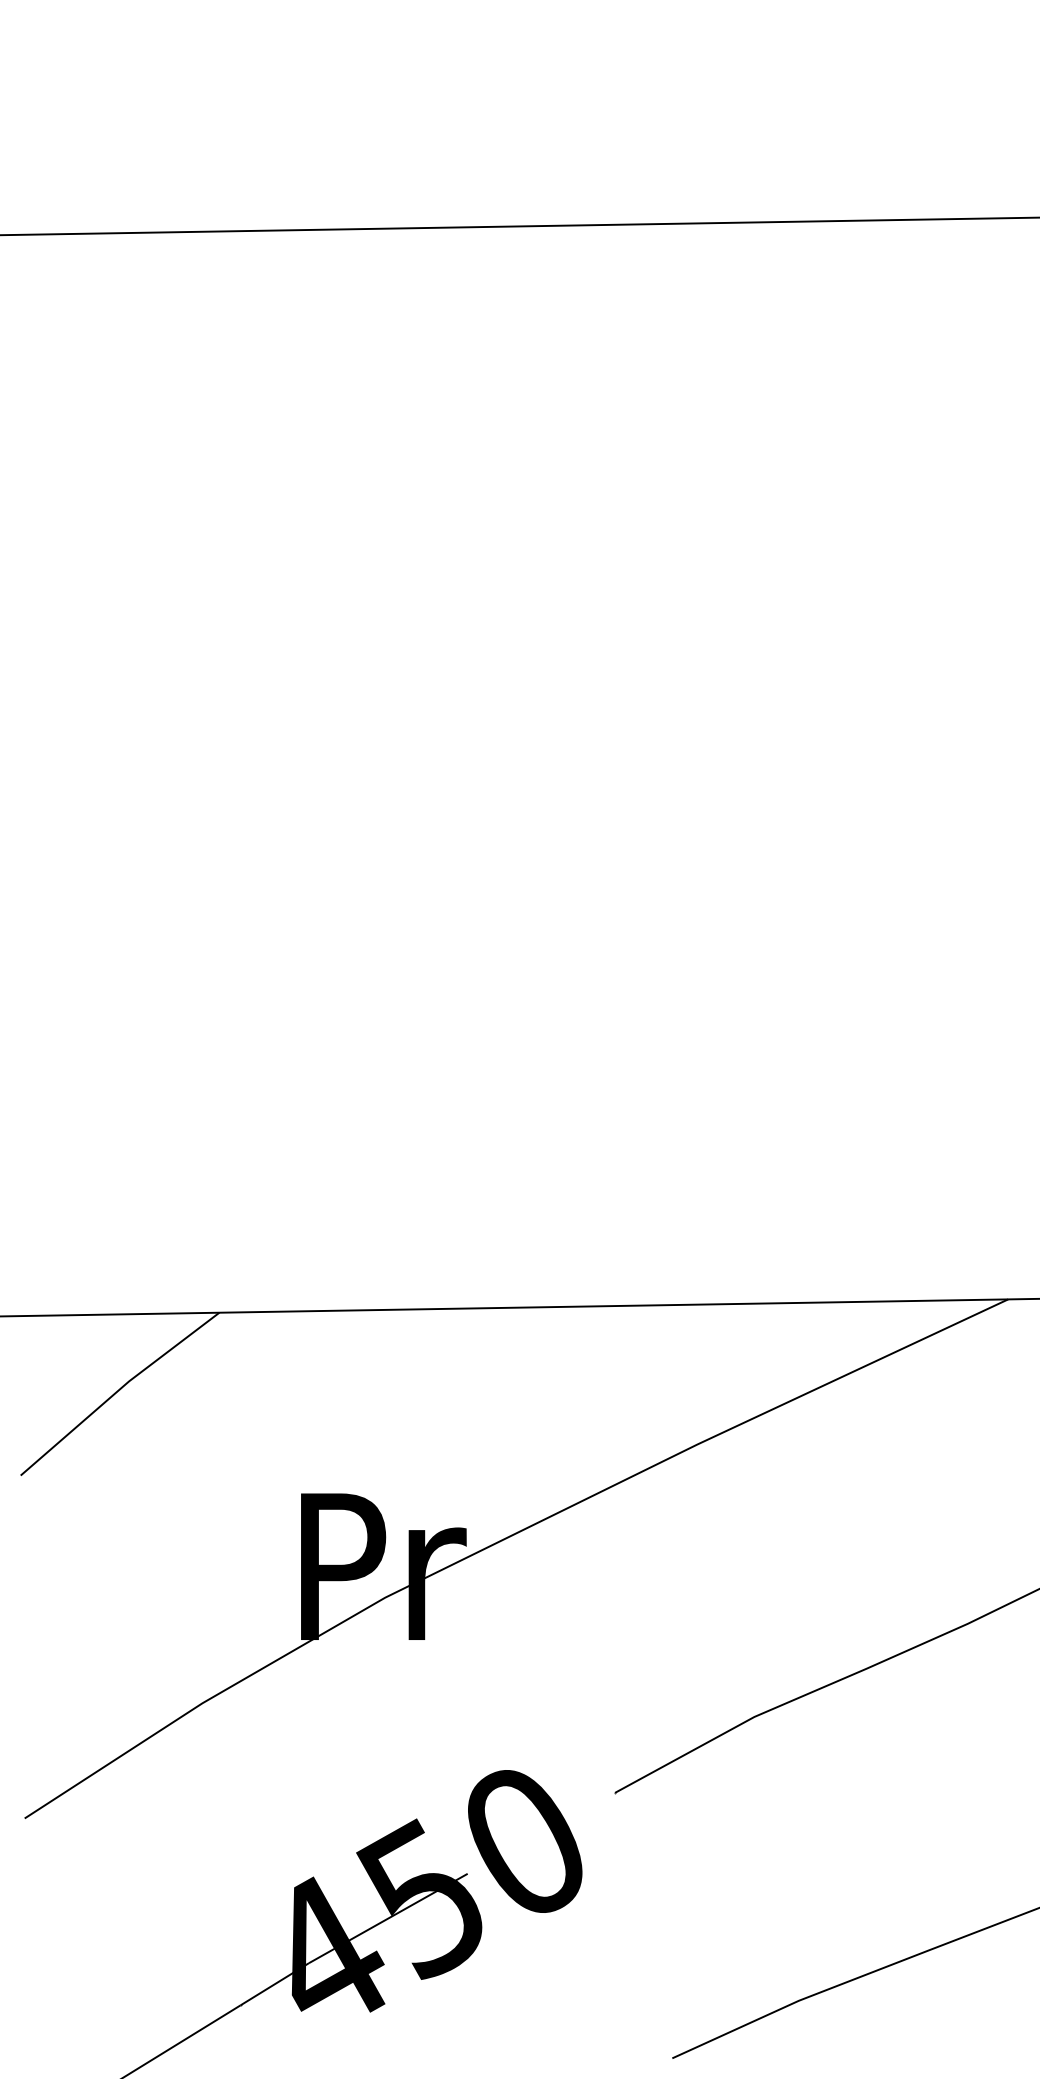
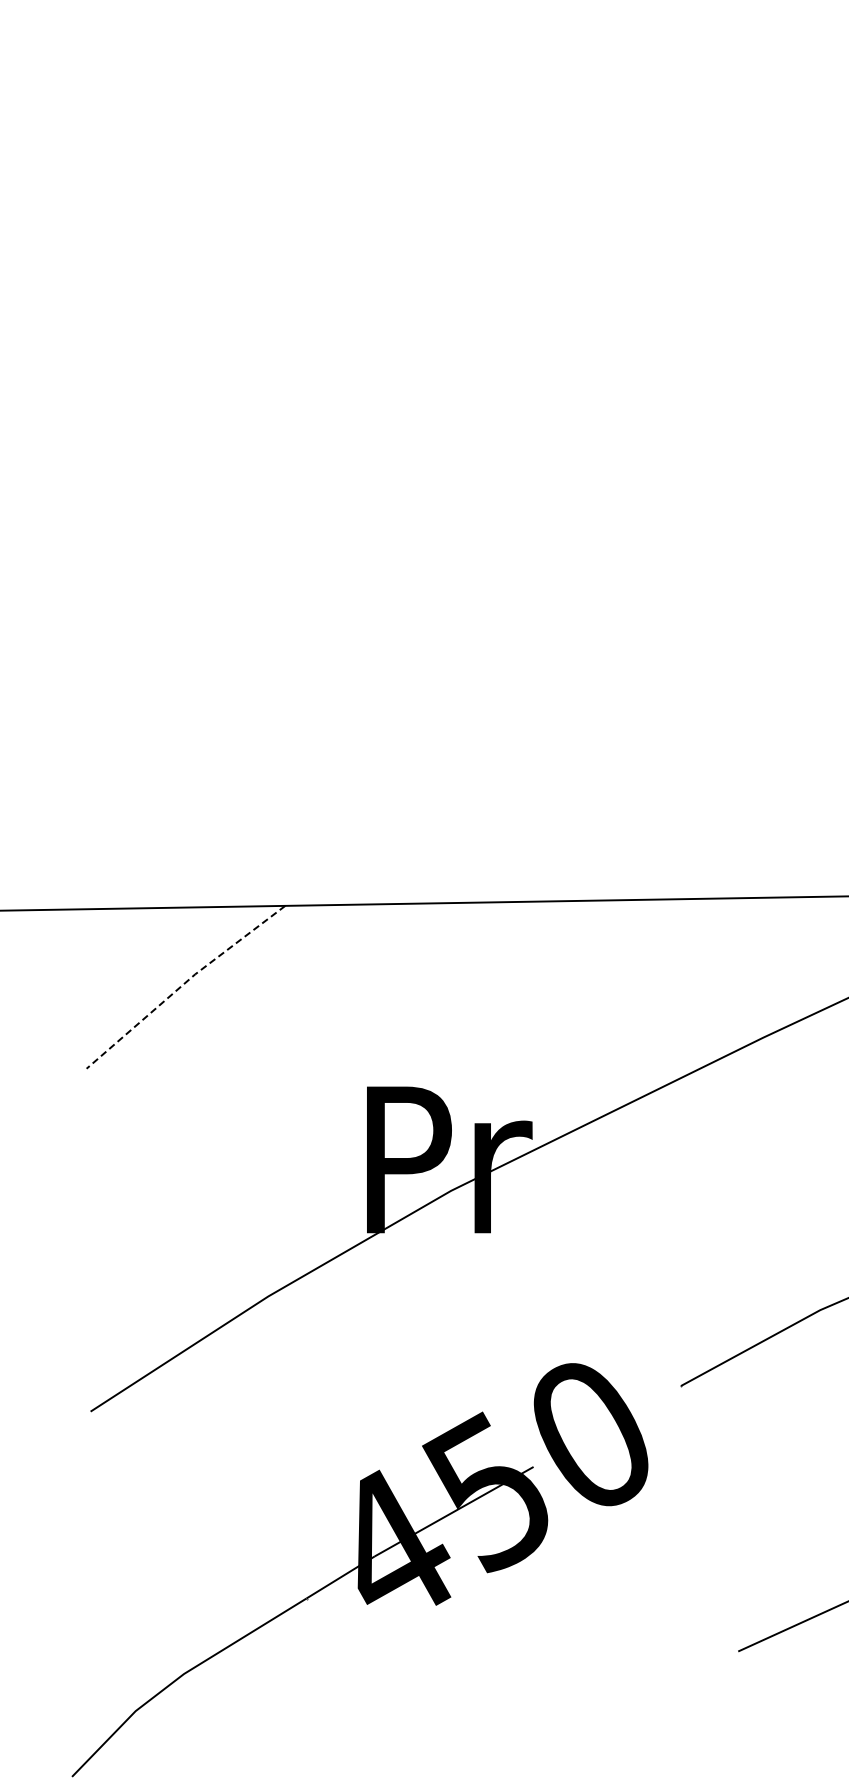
line: (117, 1391) -> (183, 984), solid -> dashed

